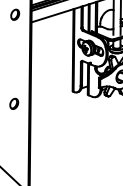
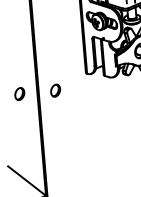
part: (45, 103) -> (55, 90), added

